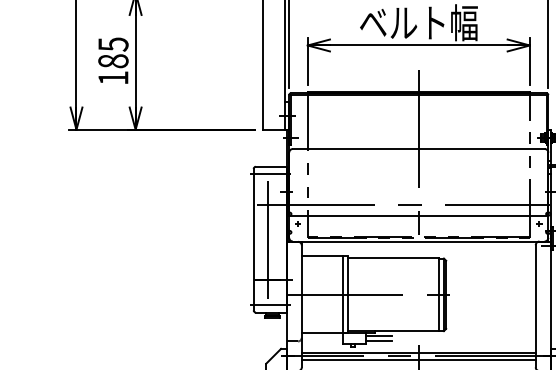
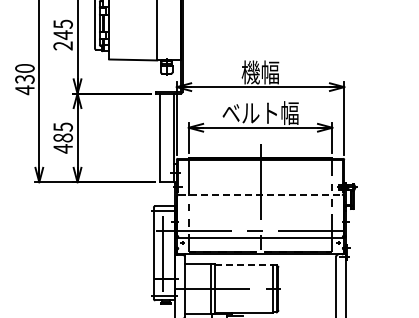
text: (112, 77) -> (62, 148), 185 -> 485
line: (420, 148) -> (261, 194), solid -> dashed
line: (393, 258) -> (244, 265), solid -> dashed

